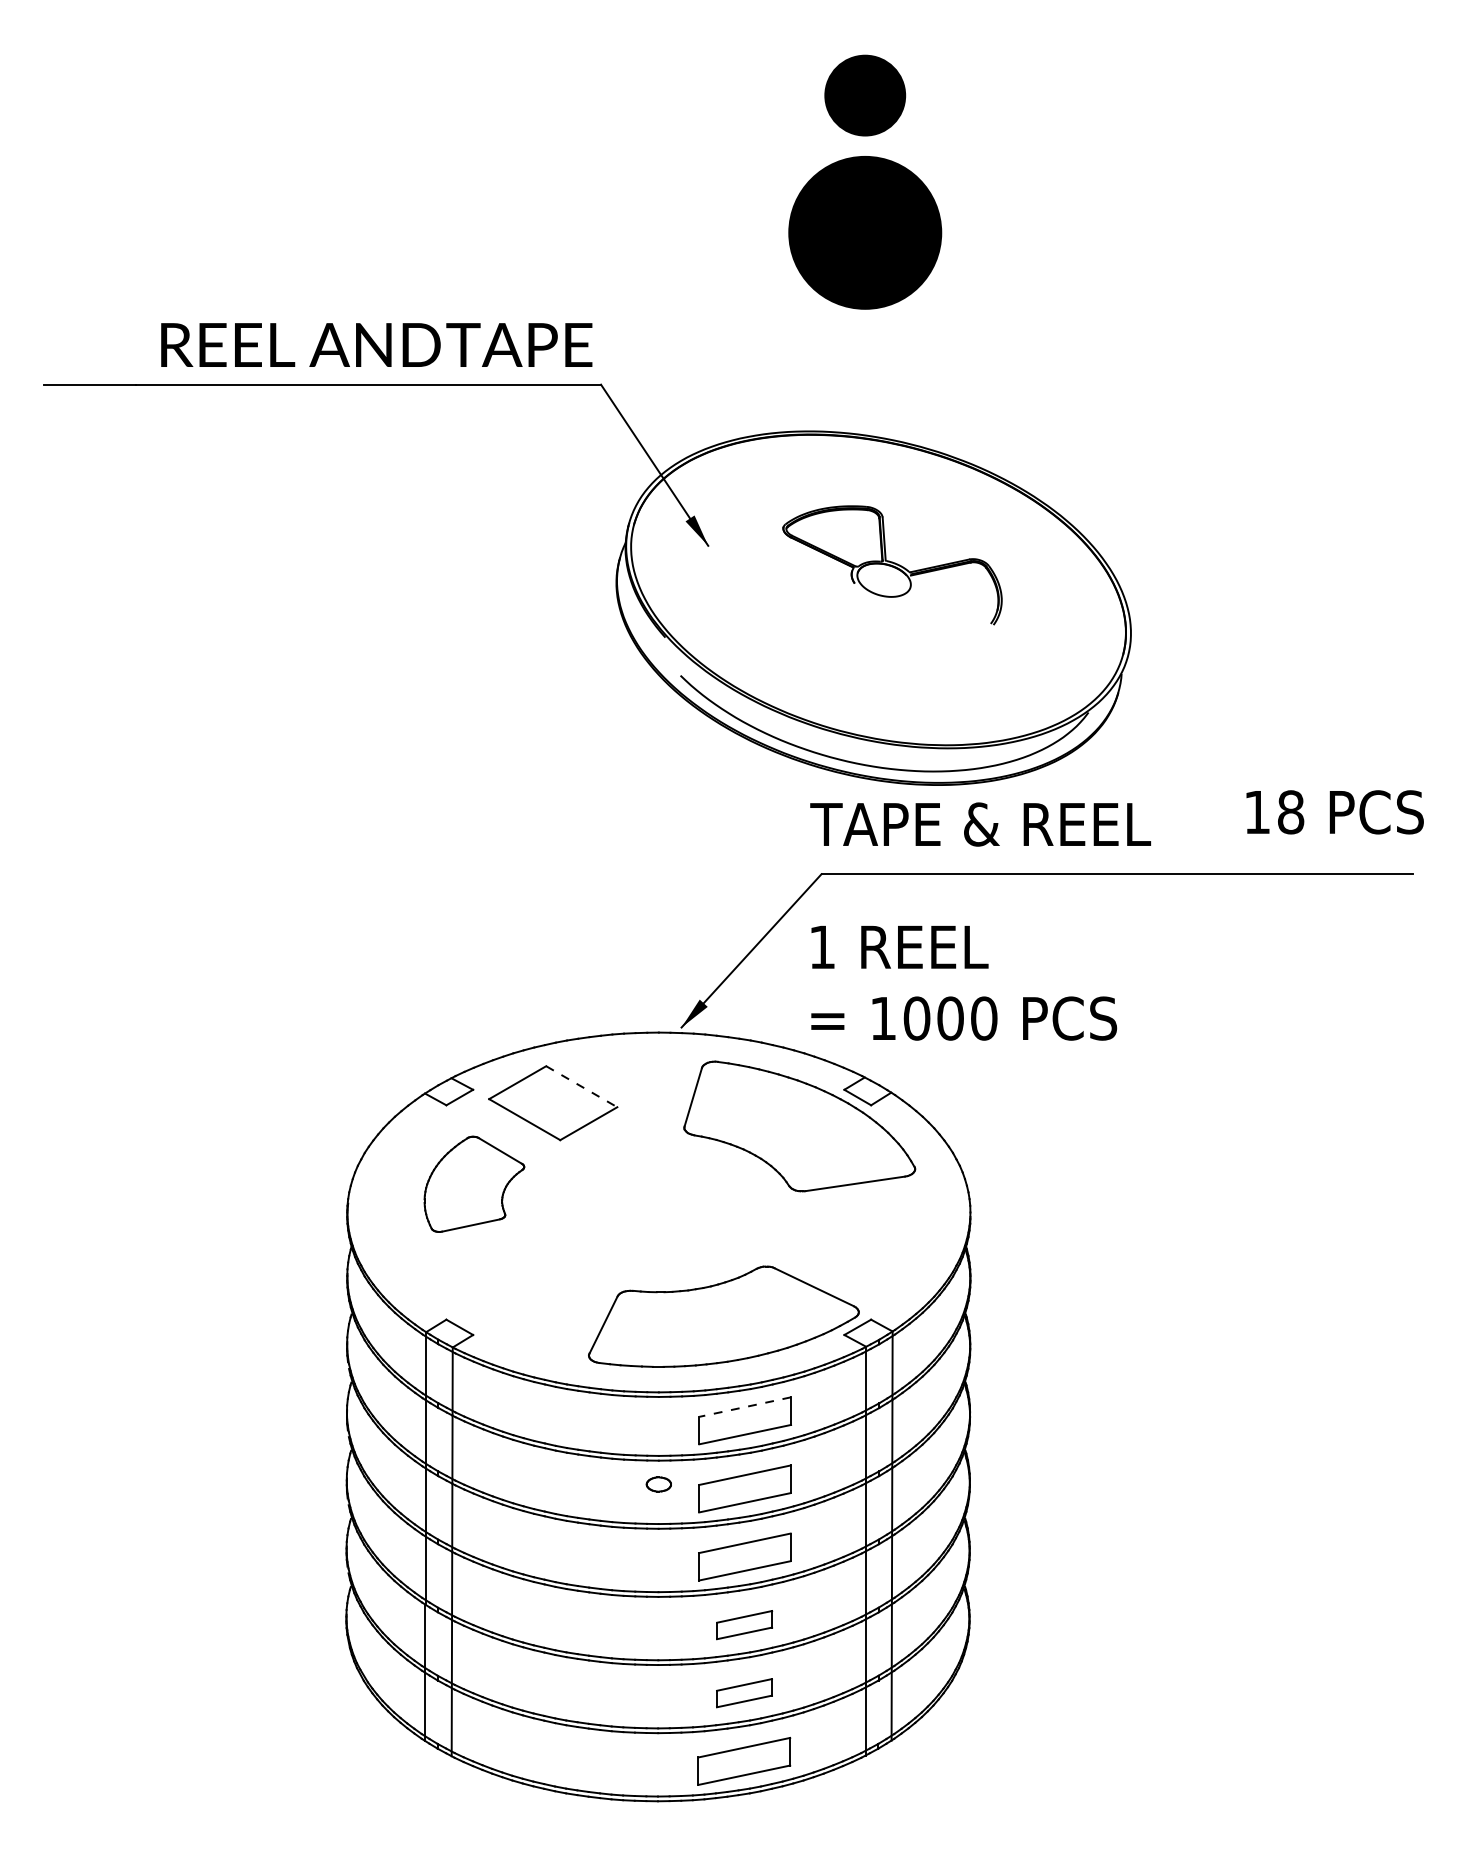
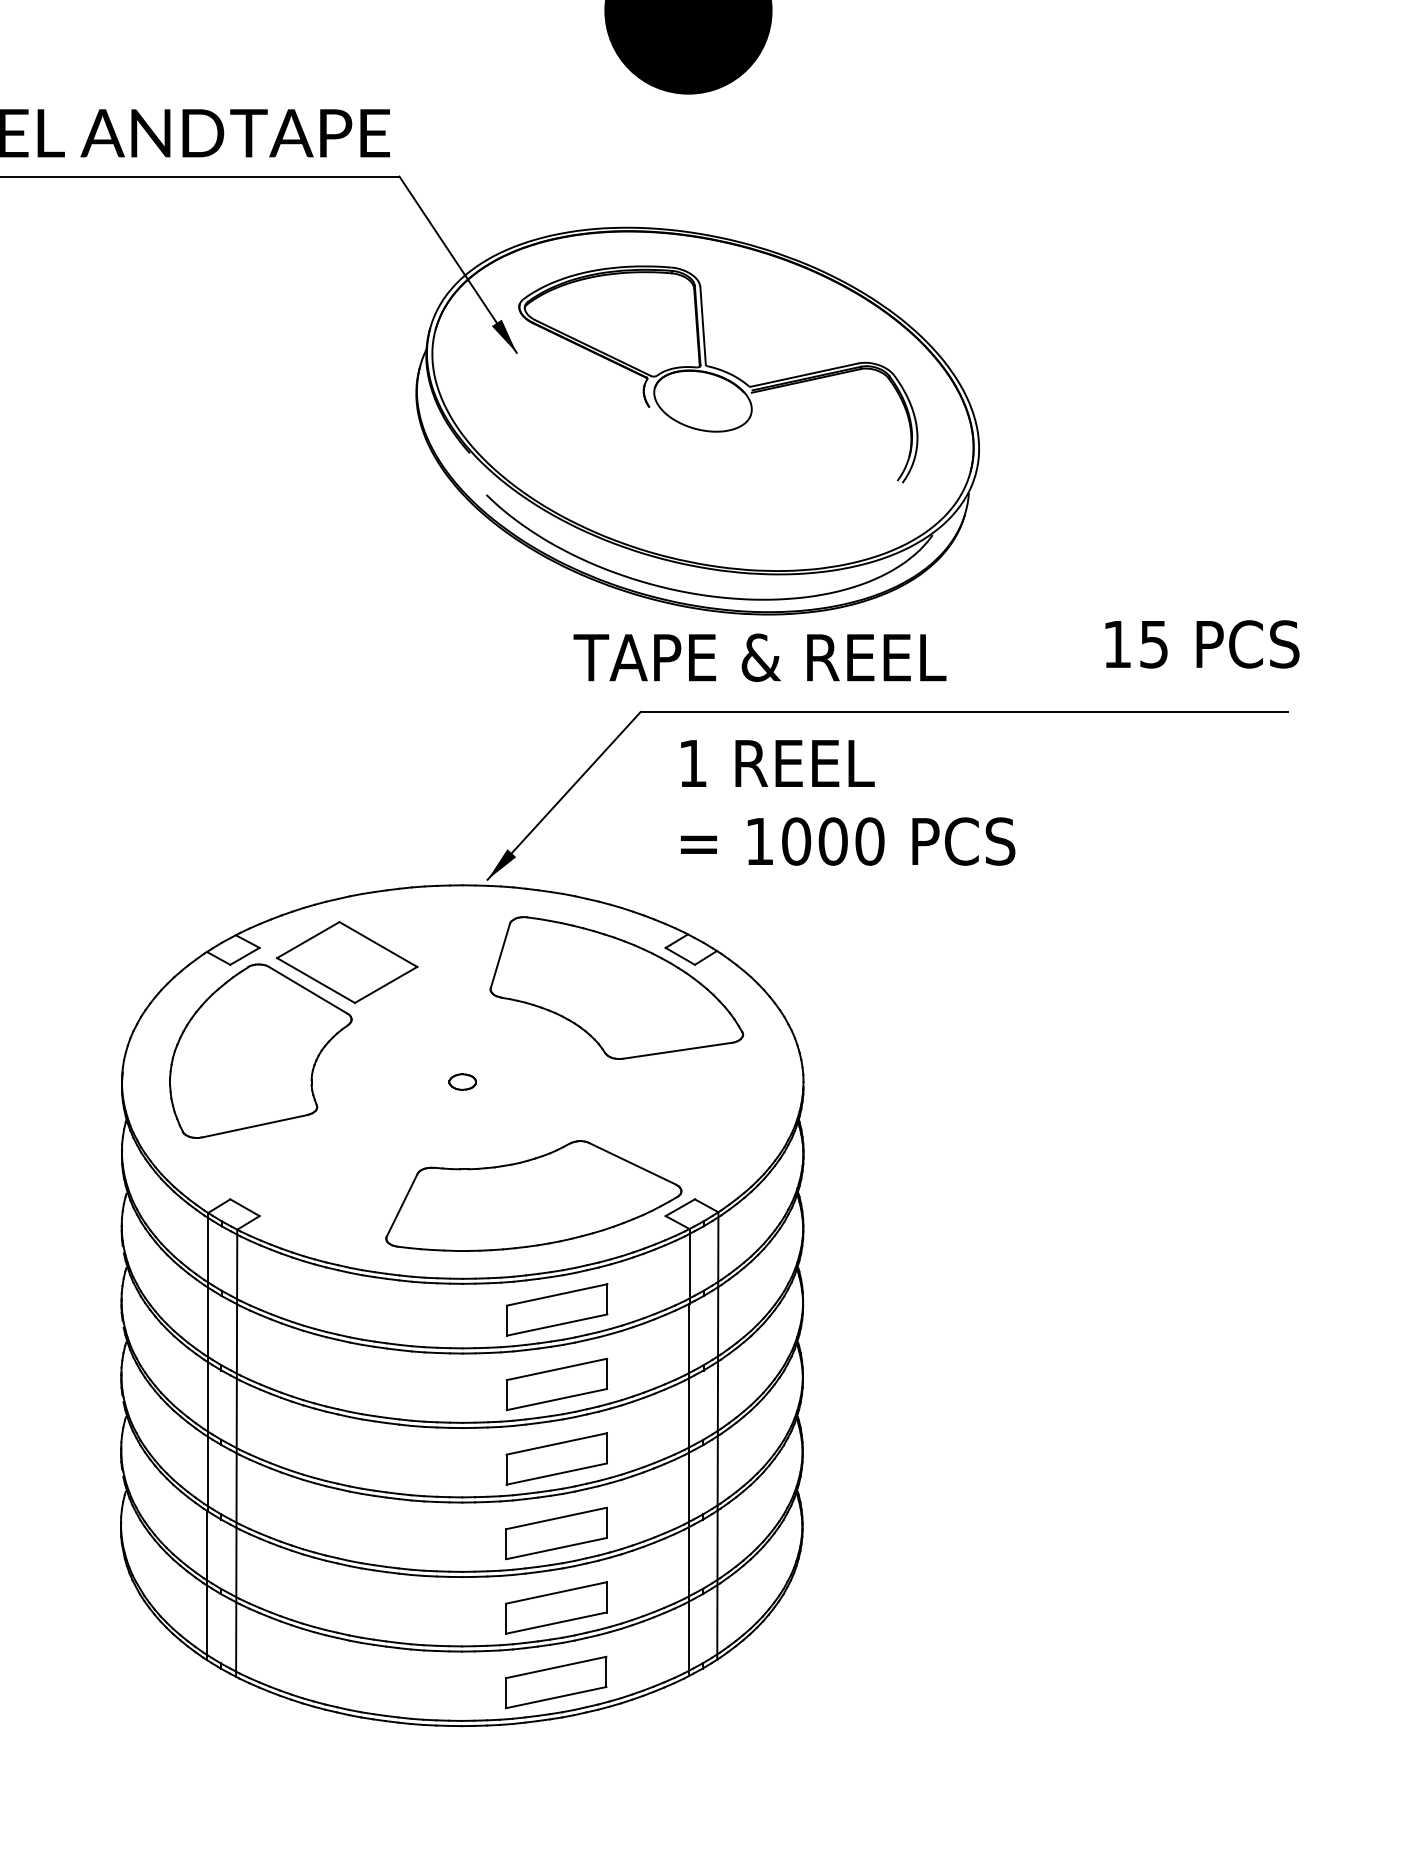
part: (892, 565) -> (718, 374), size x1.67
text: (1291, 812) -> (1154, 644), 18 -> 15
text: (980, 824) -> (759, 657), moved
text: (964, 983) -> (848, 803), moved
line: (582, 1086) -> (379, 944), dashed -> solid
part: (474, 1184) -> (261, 1051), size x1.67
line: (745, 1407) -> (557, 1295), dashed -> solid
part: (658, 1484) -> (462, 1082), moved
part: (744, 1624) -> (556, 1532), size x1.67
part: (744, 1692) -> (556, 1607), size x1.67

